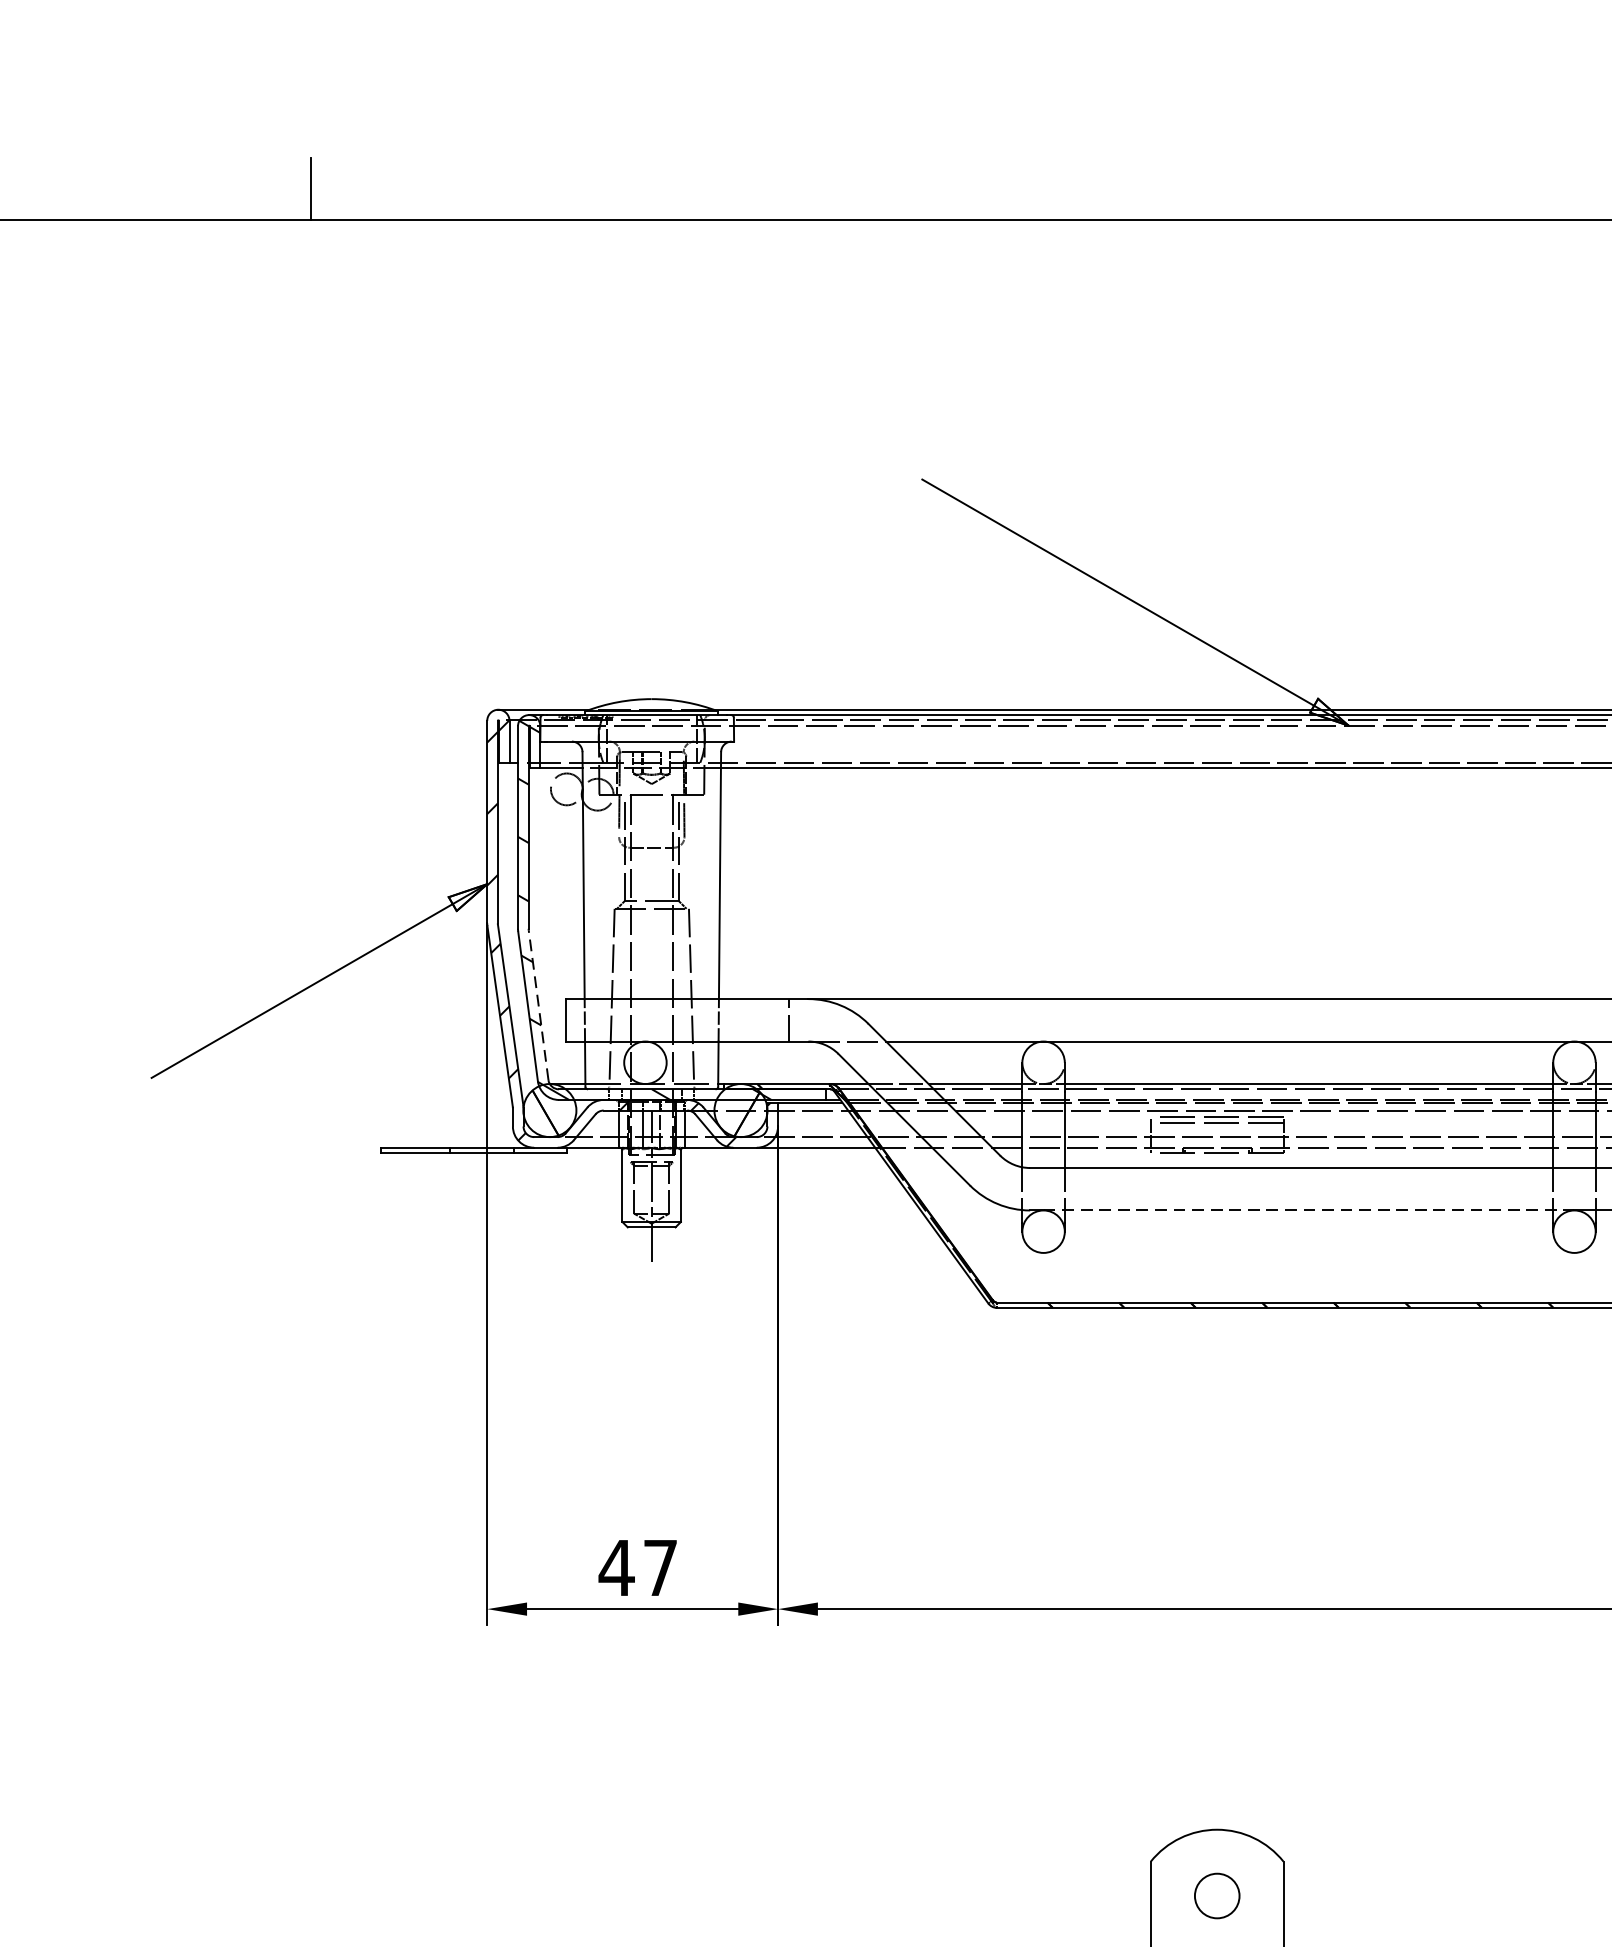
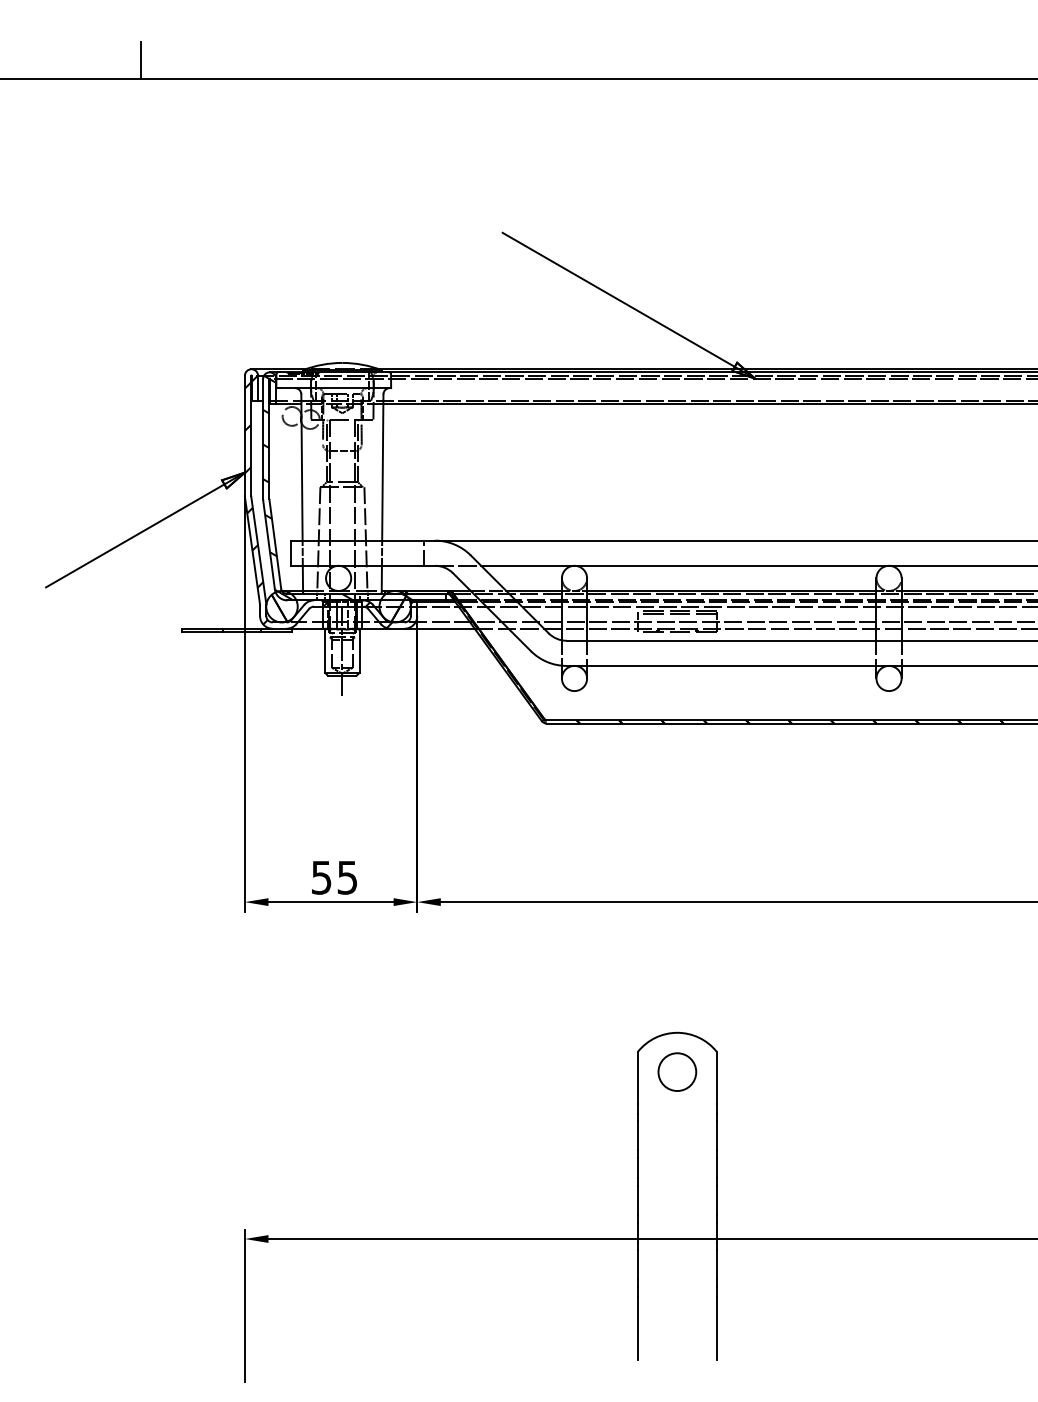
line: (538, 1005) -> (275, 544), dashed -> solid
line: (1310, 1209) -> (732, 665), dashed -> solid
text: (636, 1567) -> (333, 877), 47 -> 55
circle: (1217, 1895) -> (677, 1071), size x1.43

